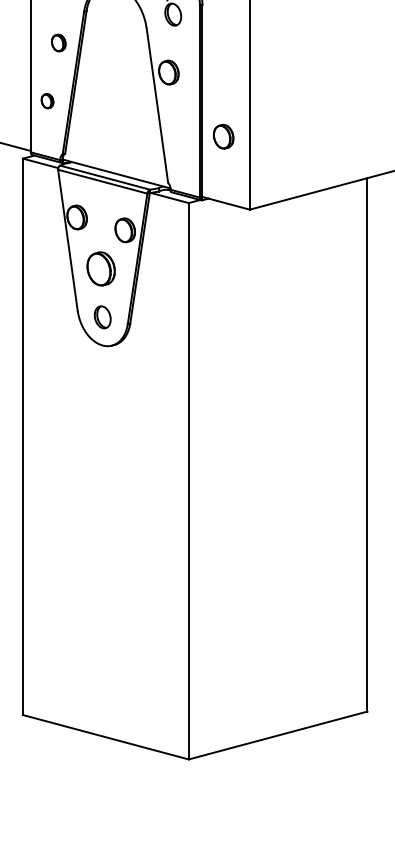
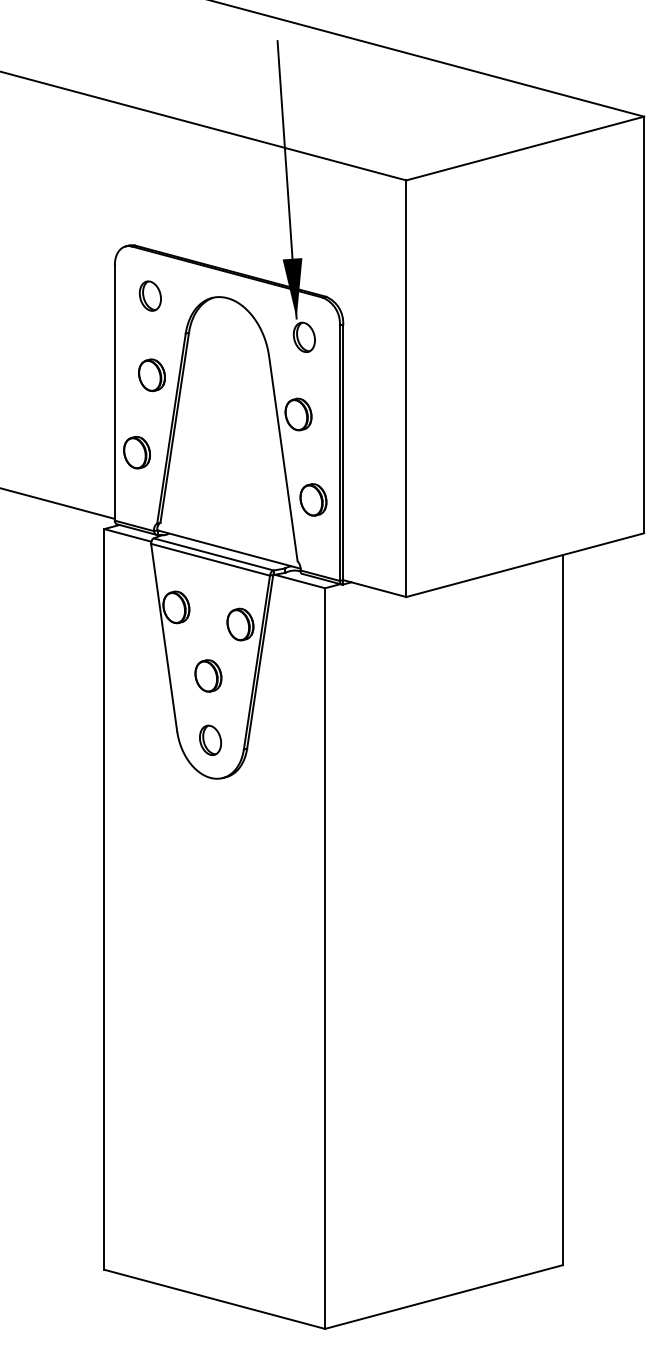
part: (58, 42) -> (151, 374), size x1.43
part: (47, 101) -> (136, 452), size x1.67
part: (223, 136) -> (313, 499), moved
part: (101, 268) -> (208, 675), size x0.71

